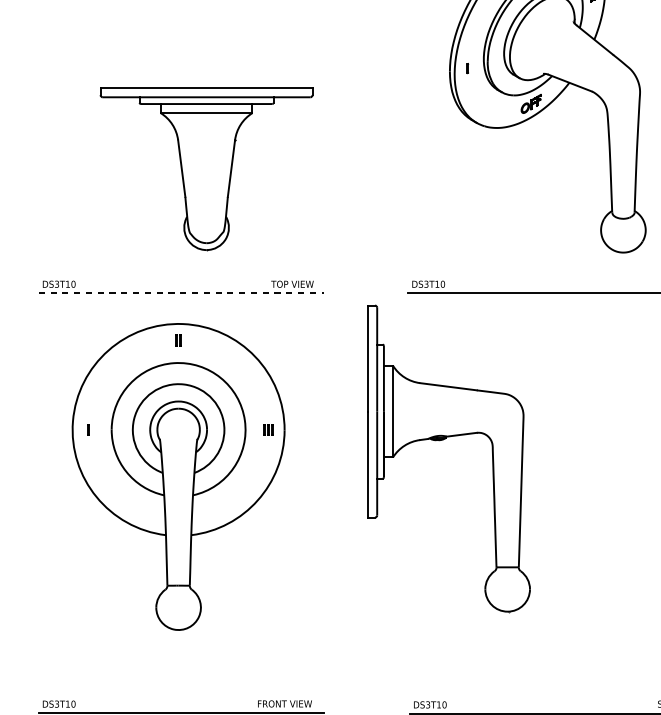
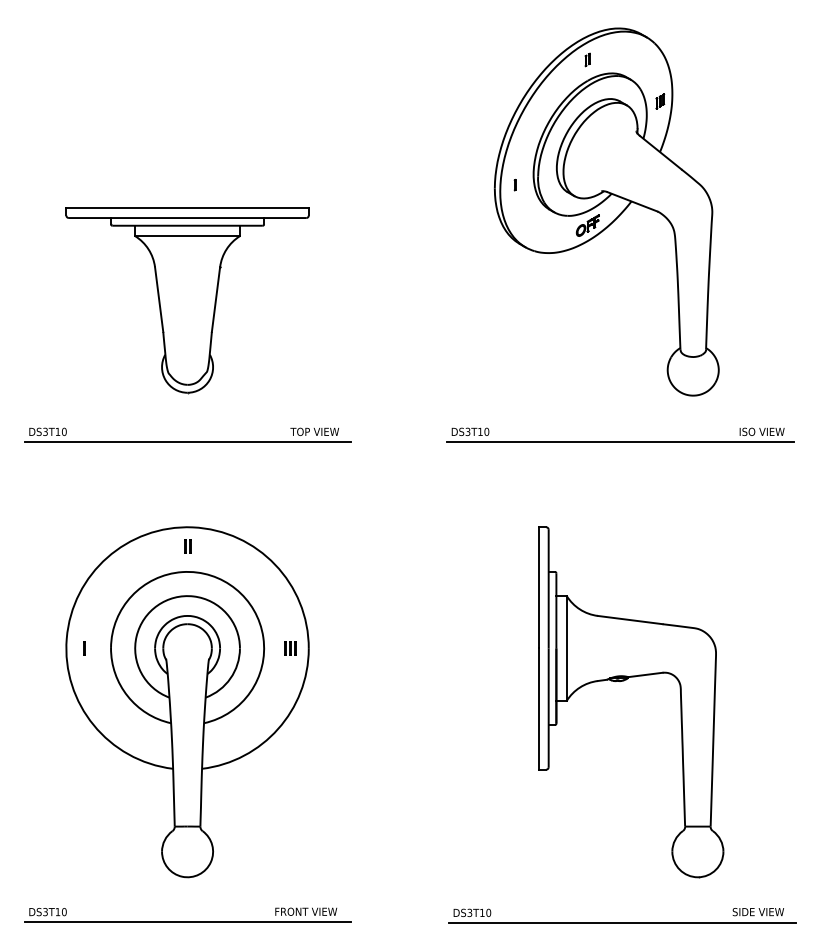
part: (206, 169) -> (187, 300), moved
line: (182, 293) -> (188, 442), dashed -> solid
part: (443, 440) -> (624, 681), moved
part: (178, 477) -> (187, 702), moved

